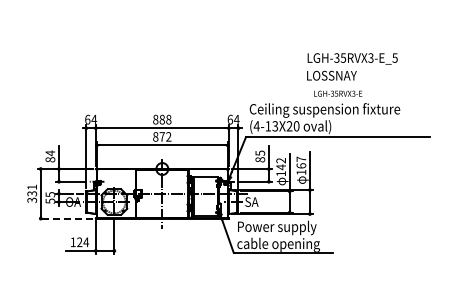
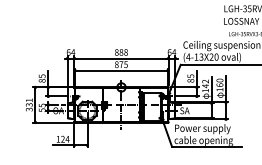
text: (168, 136) -> (125, 64), 872 -> 875
text: (50, 153) -> (42, 76), 84 -> 85
text: (301, 158) -> (220, 79), 167 -> 160
line: (65, 218) -> (52, 122), dashed -> solid

